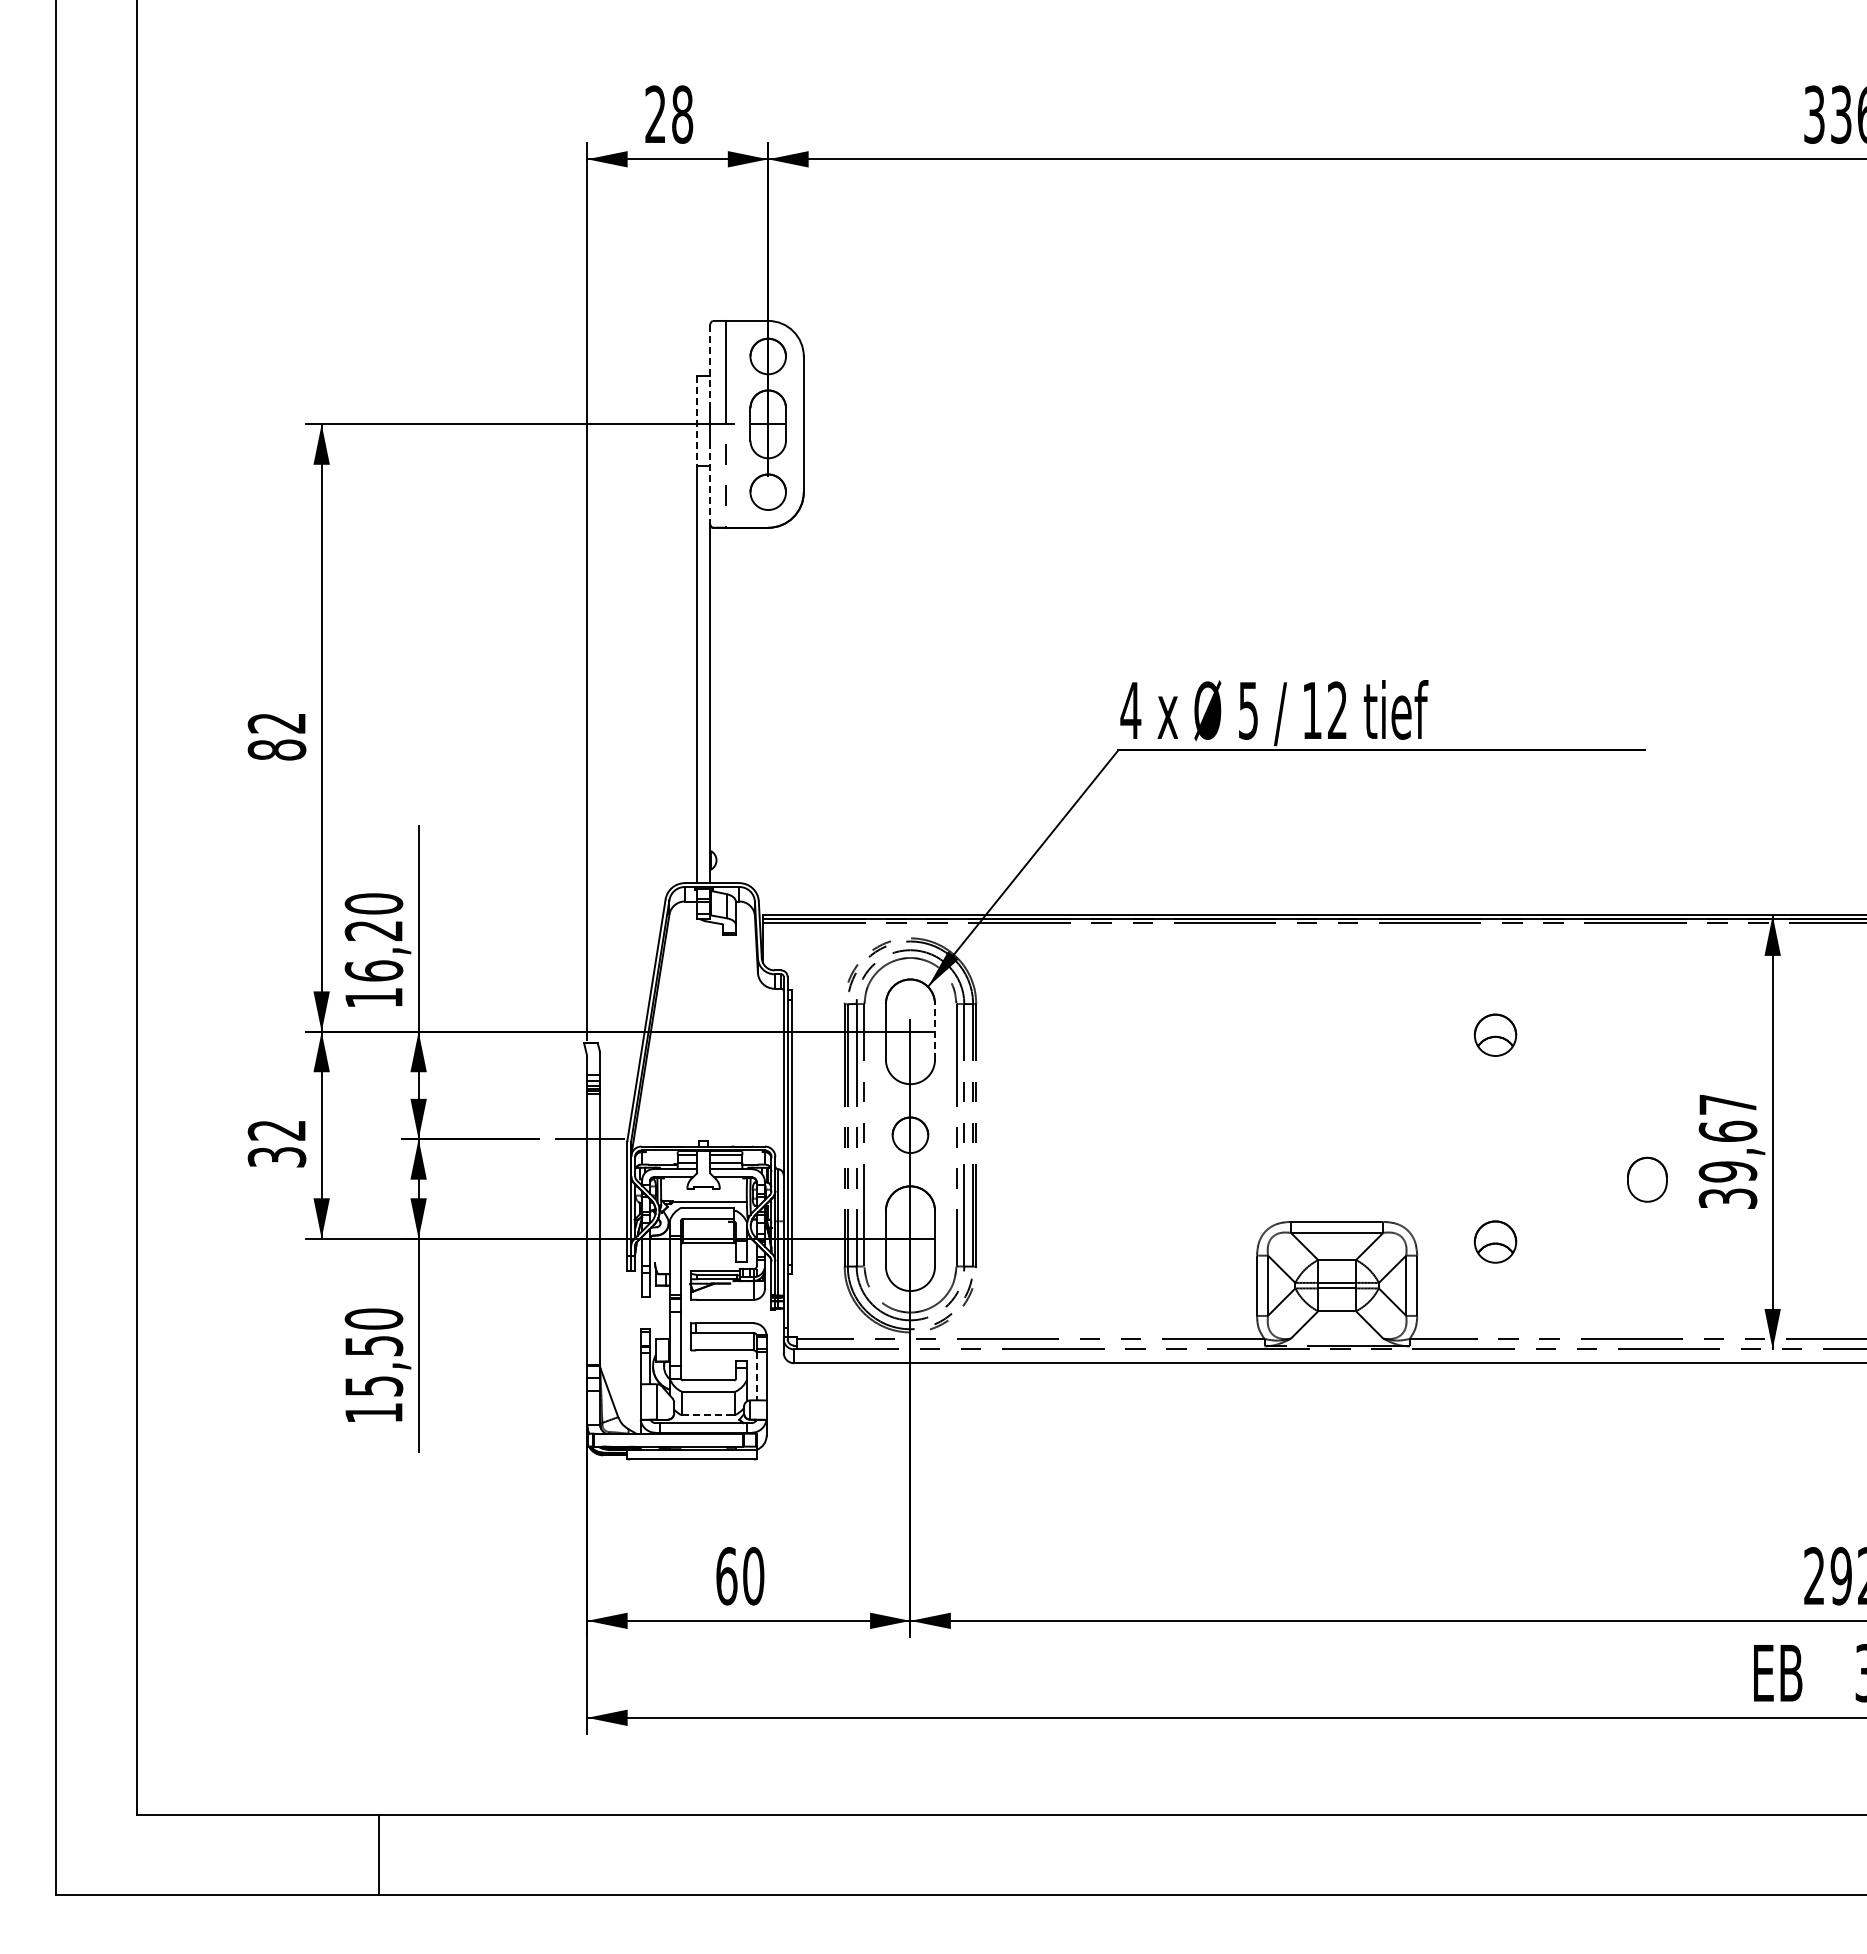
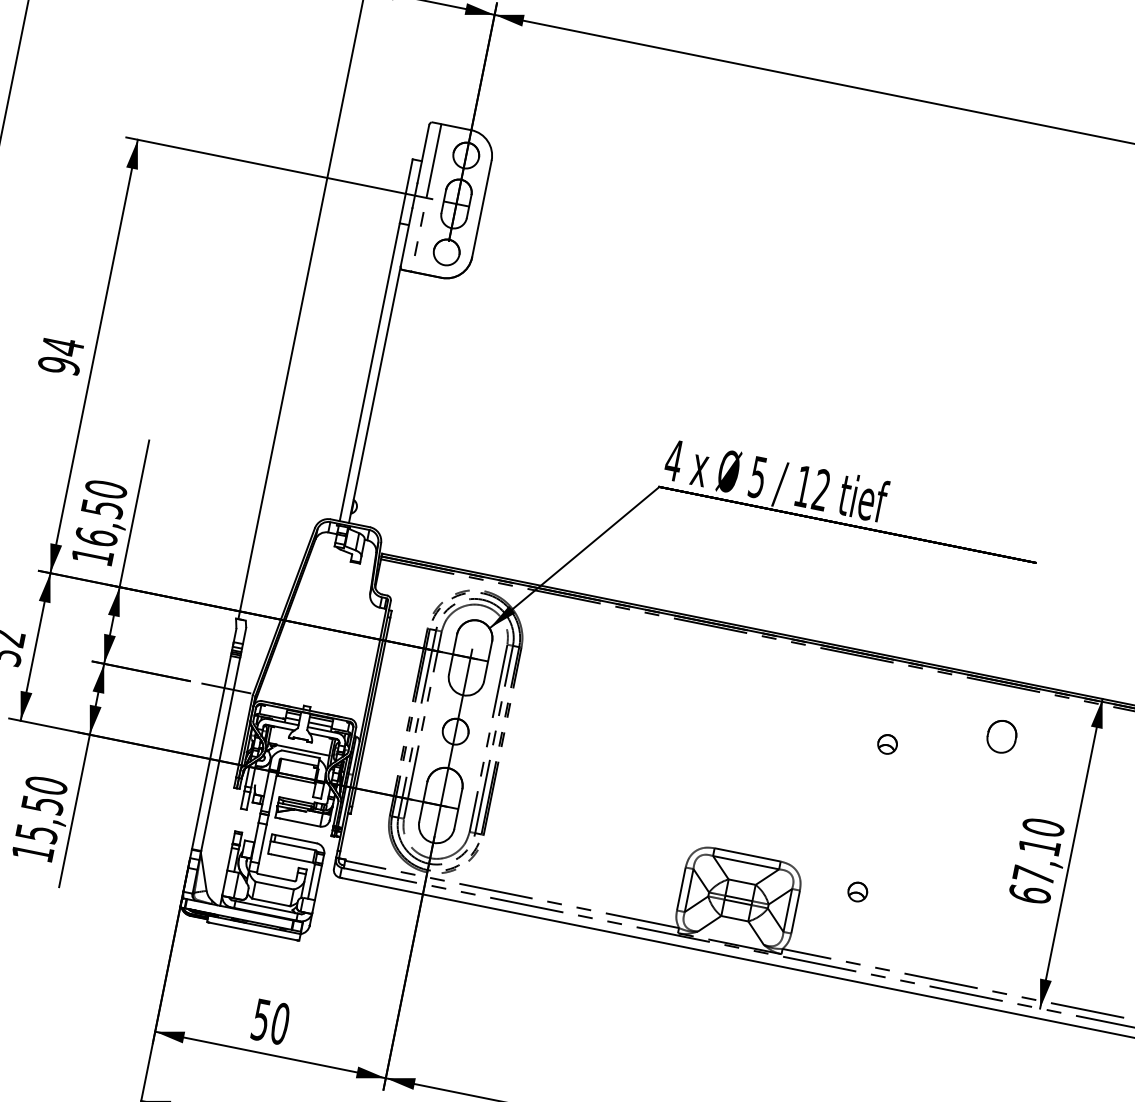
line: (710, 366) -> (423, 154), dashed -> solid
line: (697, 420) -> (406, 191), dashed -> solid
line: (710, 482) -> (406, 237), dashed -> solid
text: (276, 736) -> (60, 355), 82 -> 94
text: (373, 931) -> (101, 509), 16,20 -> 16,50
line: (935, 1031) -> (488, 661), dashed -> solid
part: (1495, 1034) -> (887, 744), size x0.62
text: (1727, 1151) -> (1036, 860), 39,67 -> 67,10
part: (1647, 1179) -> (1001, 736), moved
part: (1495, 1241) -> (857, 891), size x0.62
line: (756, 1376) -> (311, 881), dashed -> solid
line: (708, 1415) -> (271, 902), dashed -> solid
text: (726, 1576) -> (260, 1020), 60 -> 50

